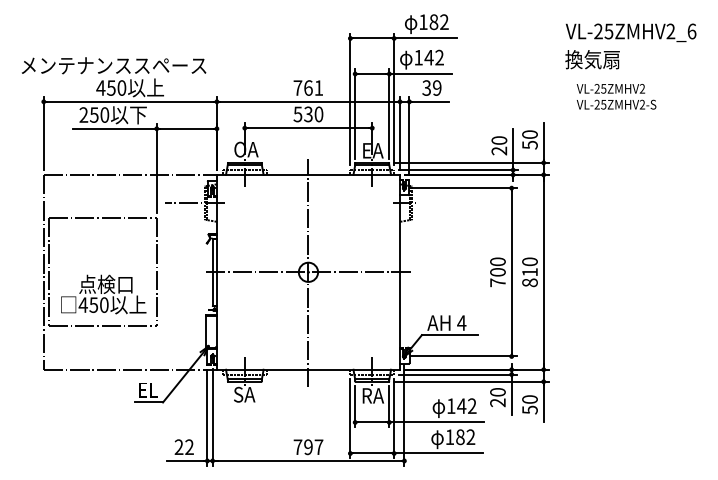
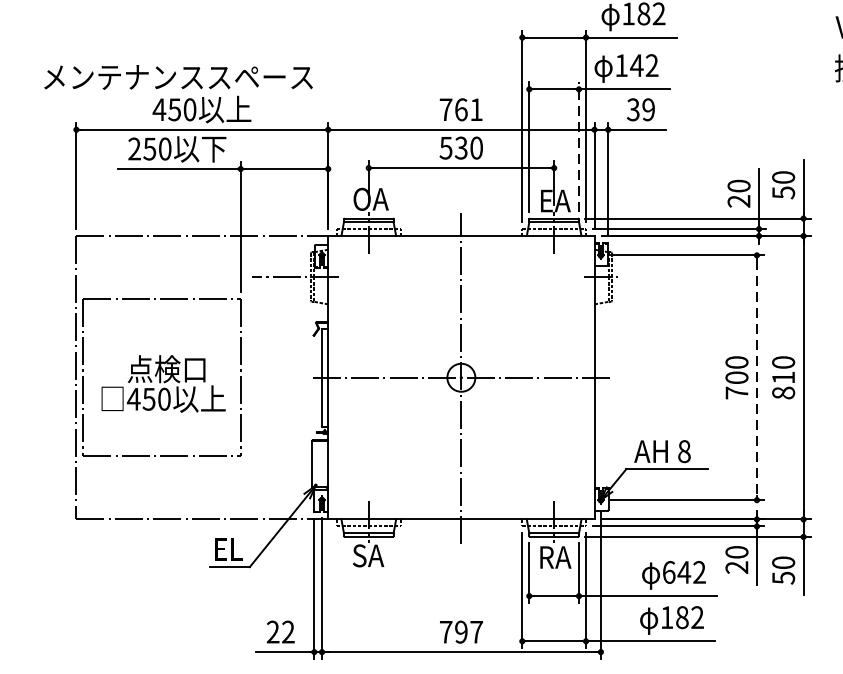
line: (389, 113) -> (579, 146), solid -> dashed
line: (511, 272) -> (756, 378), solid -> dashed
text: (103, 294) -> (163, 383), moved
text: (461, 322) -> (683, 450), 4 -> 8
text: (451, 406) -> (669, 572), 142 -> 642

